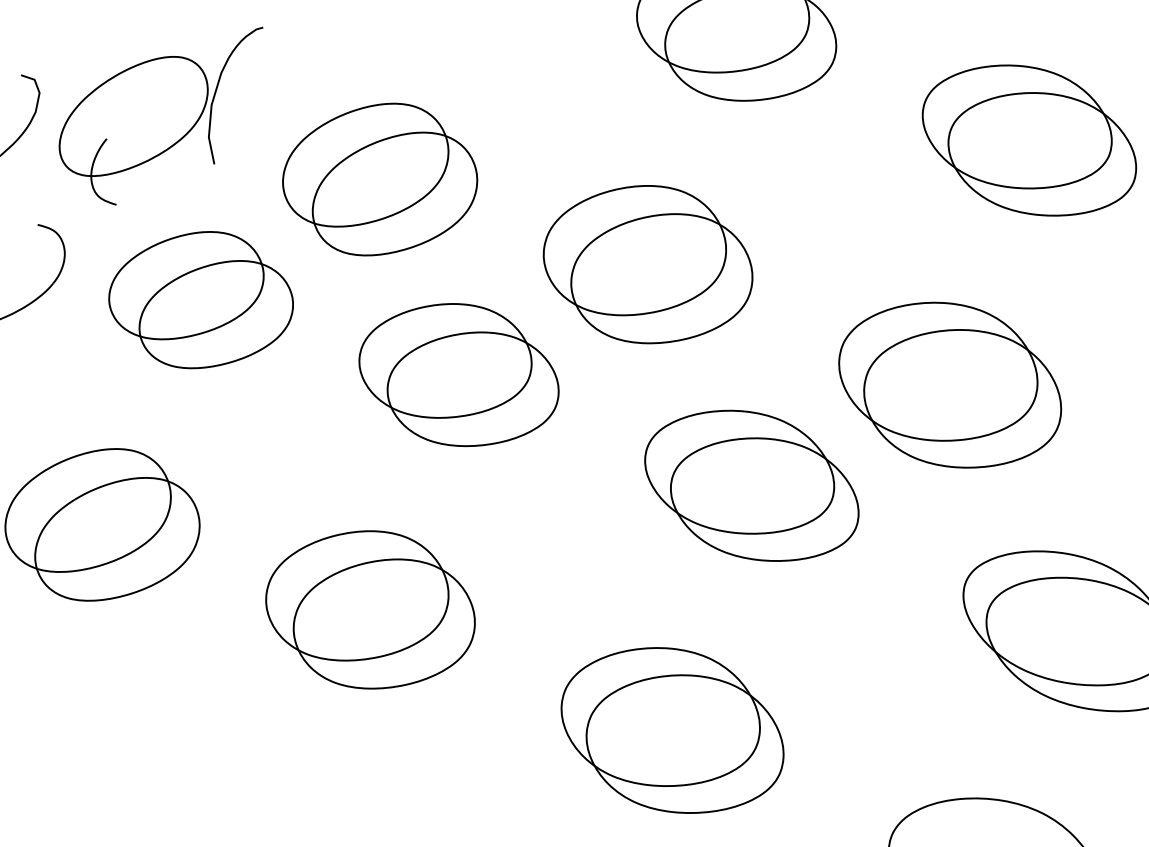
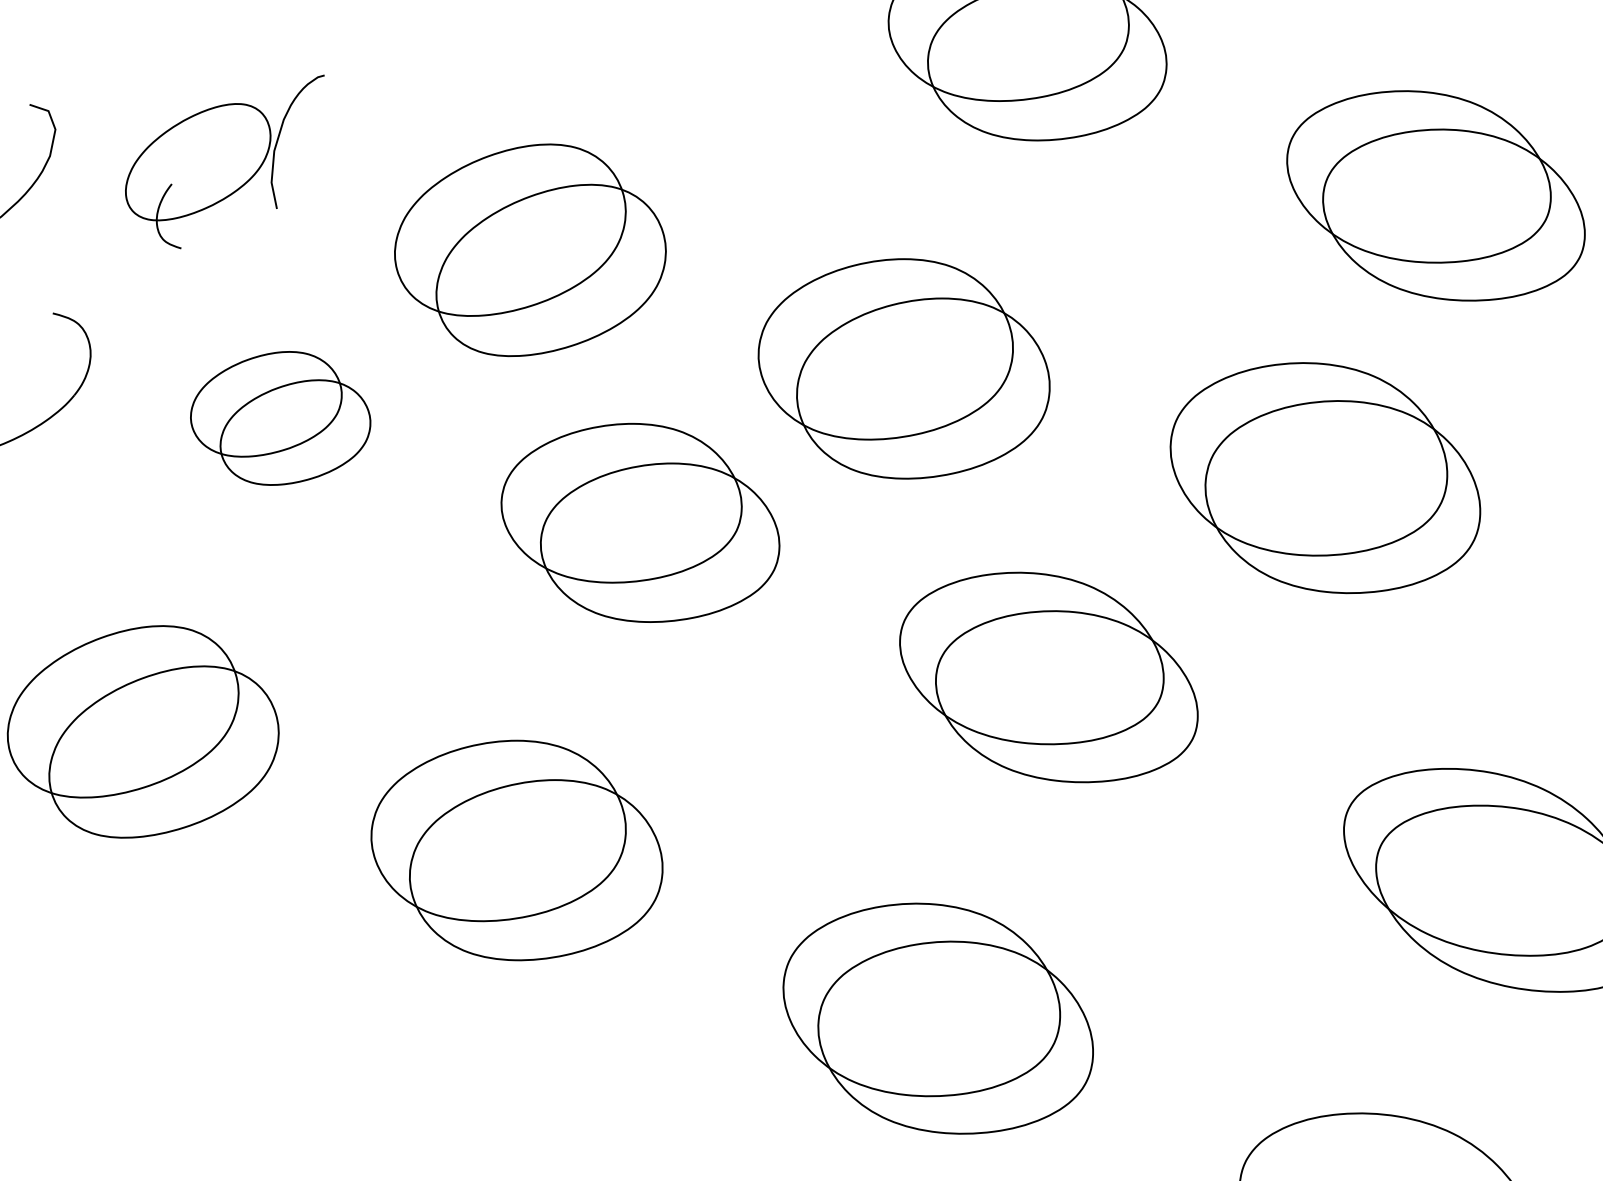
part: (160, 115) -> (224, 161), size x0.7
part: (200, 300) -> (280, 418), size x0.7
part: (950, 385) -> (1325, 478), moved

